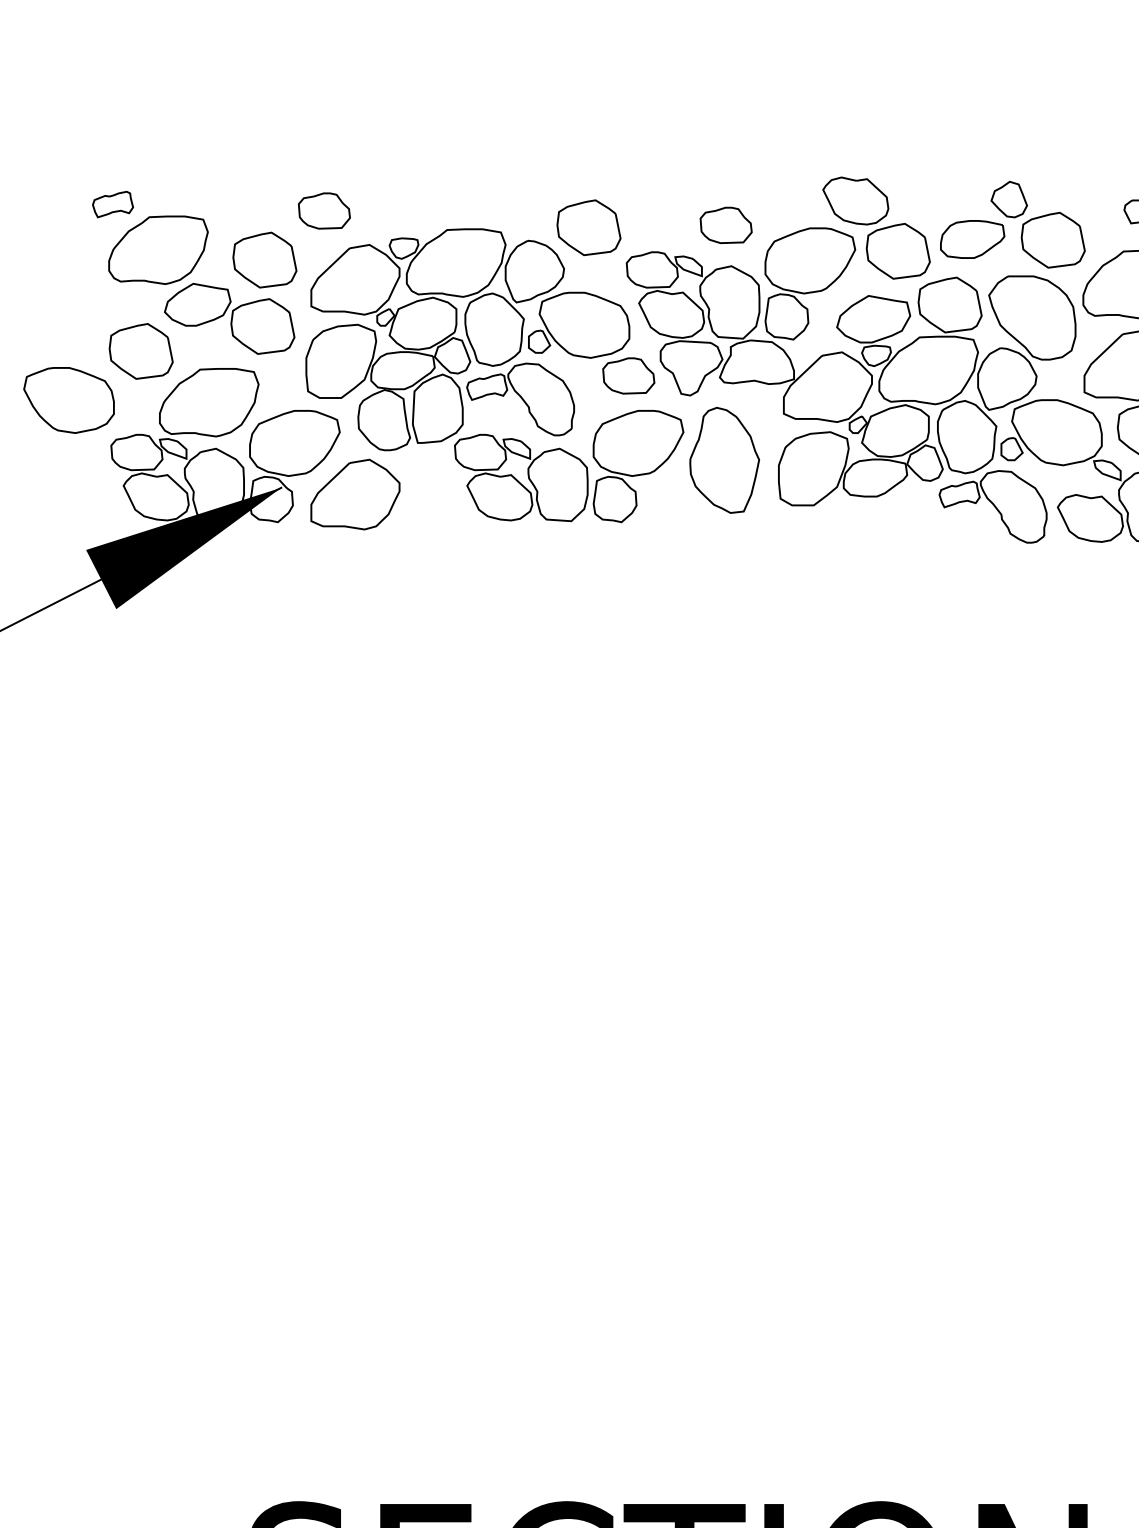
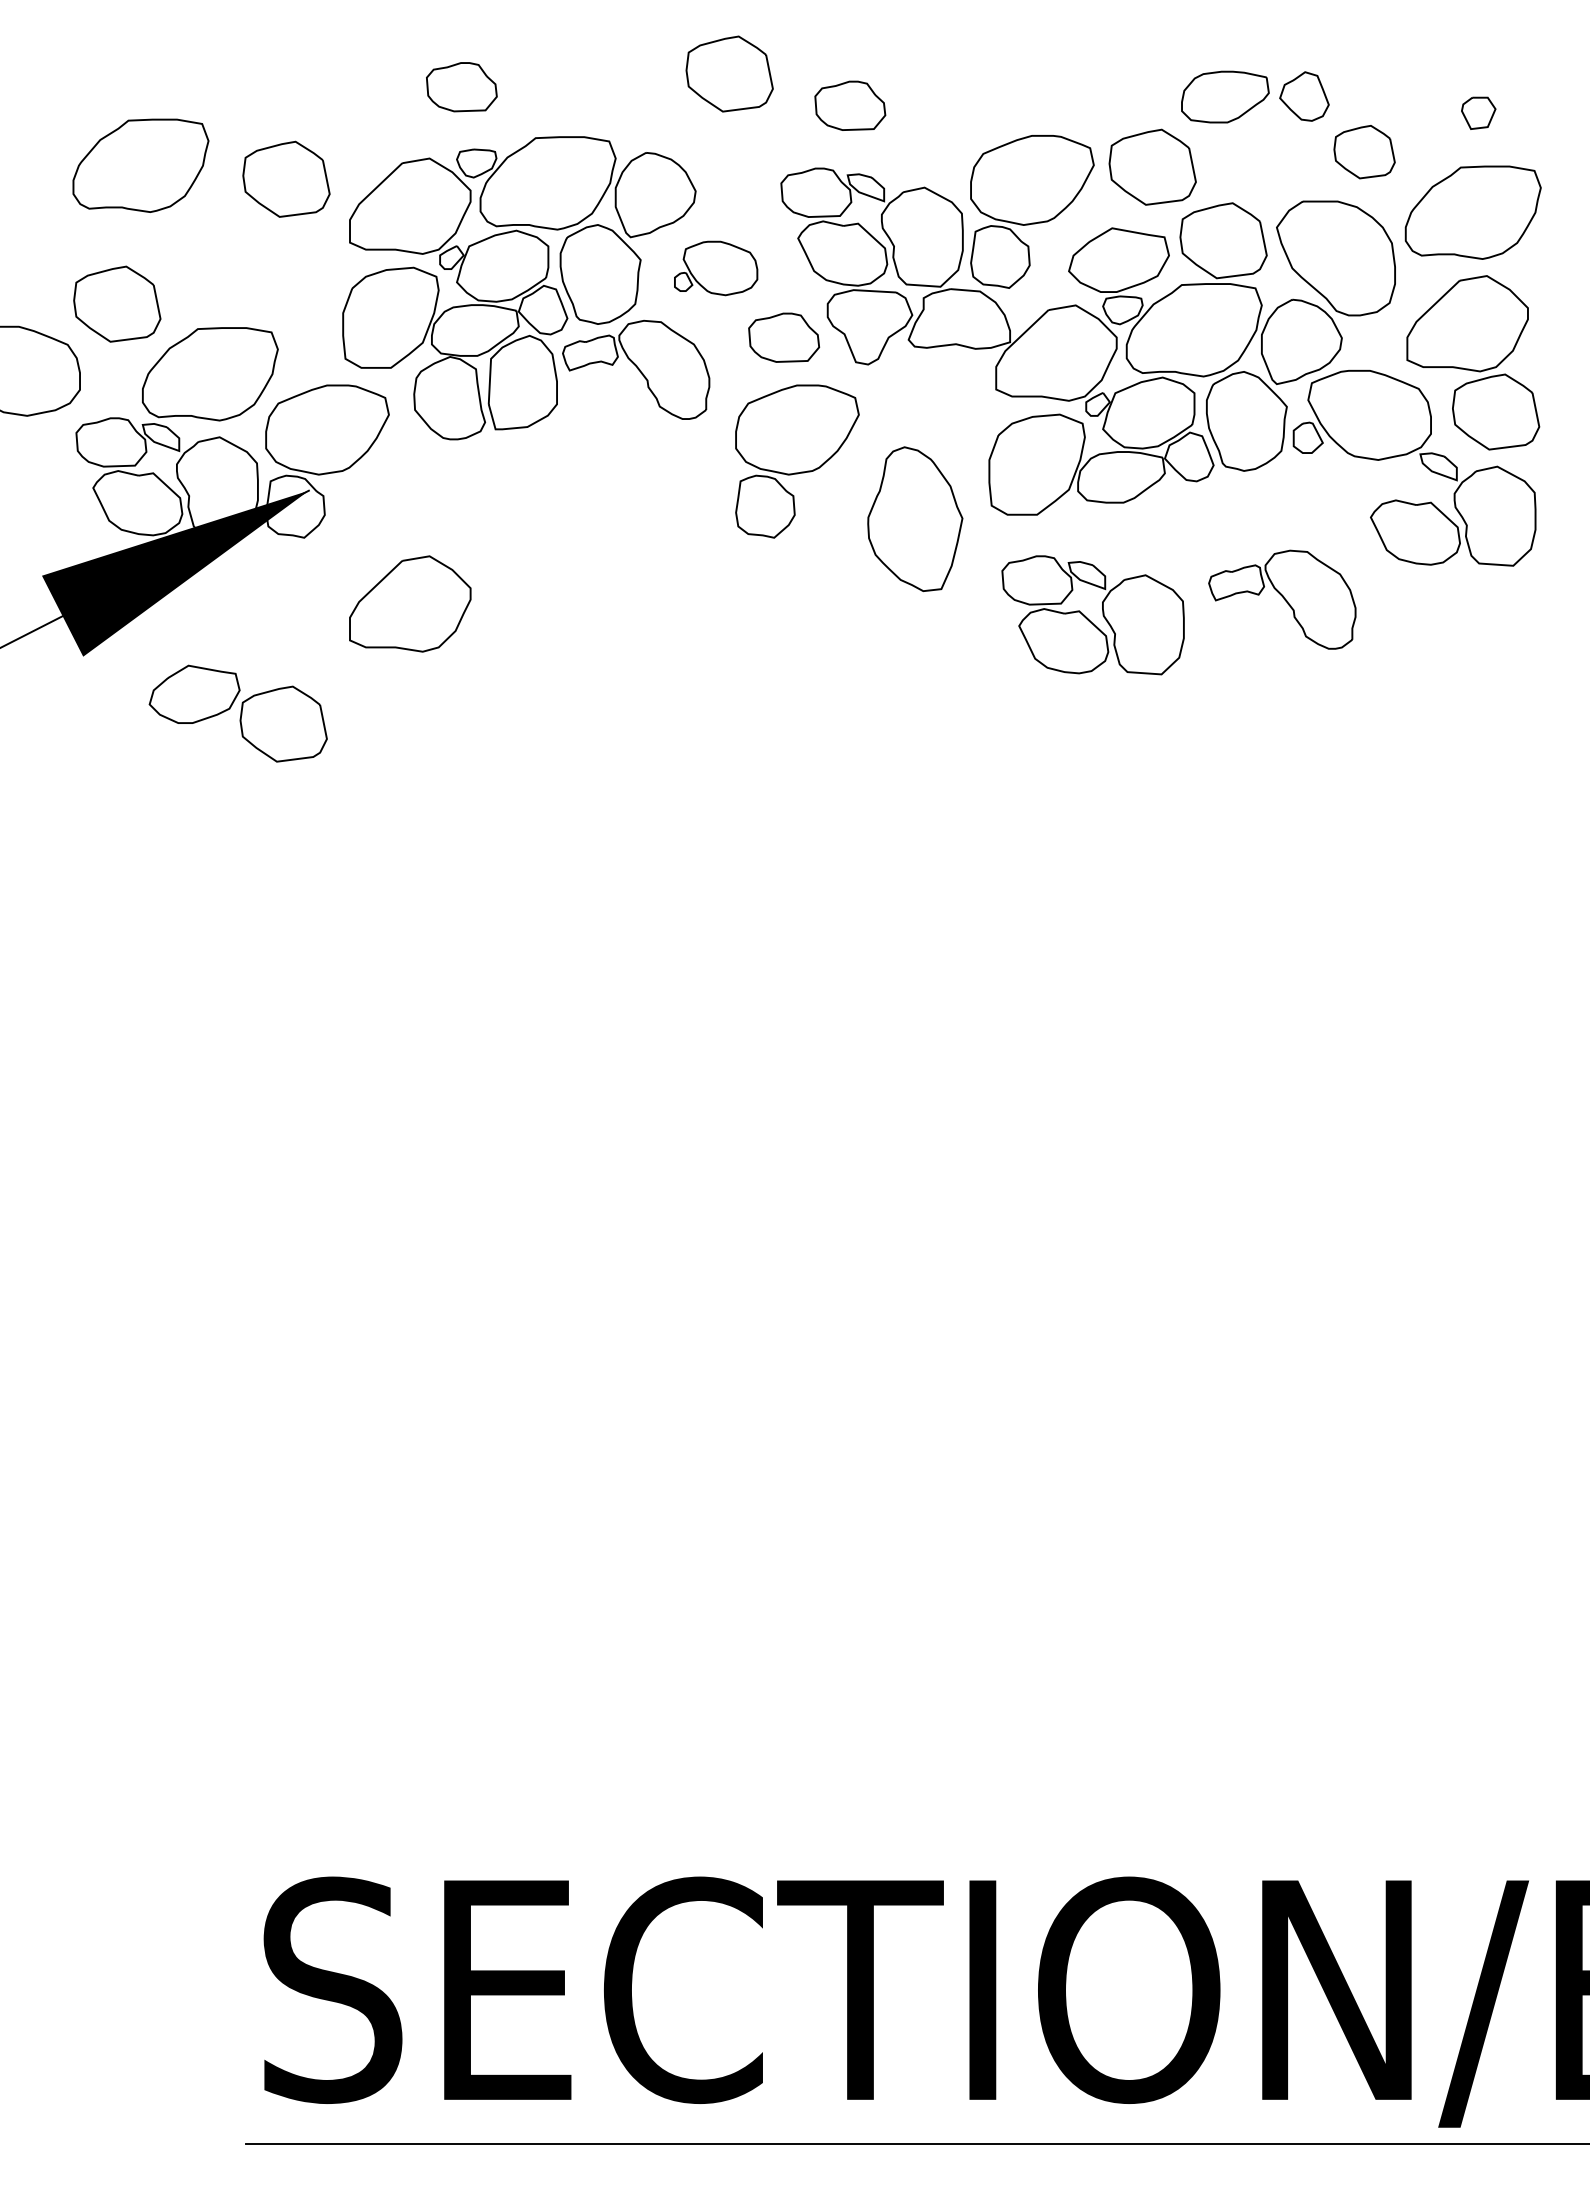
part: (855, 201) -> (1094, 98), removed
part: (112, 204) -> (78, 103), removed
part: (324, 211) -> (461, 87), moved
part: (726, 225) -> (850, 105), moved
part: (588, 227) -> (729, 73), moved
part: (972, 239) -> (1225, 96), moved
part: (1053, 239) -> (1364, 151), size x0.7
part: (229, 318) -> (237, 713), moved
part: (578, 325) -> (715, 268), size x0.6
part: (724, 459) -> (915, 518), moved
part: (520, 478) -> (1092, 615), moved
part: (355, 494) -> (410, 603), moved
part: (993, 506) -> (1282, 599), moved

